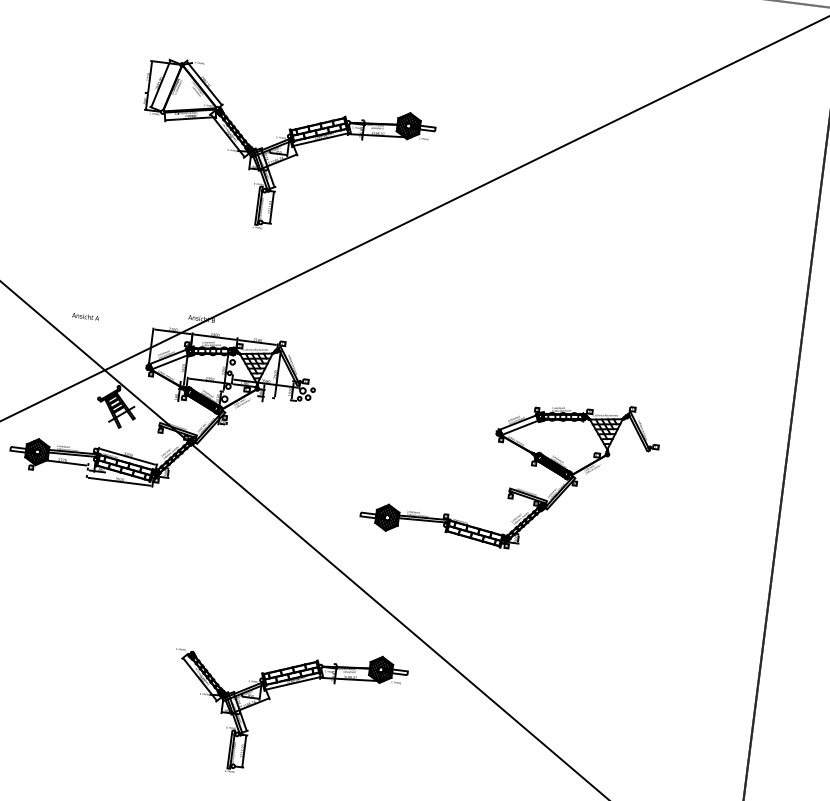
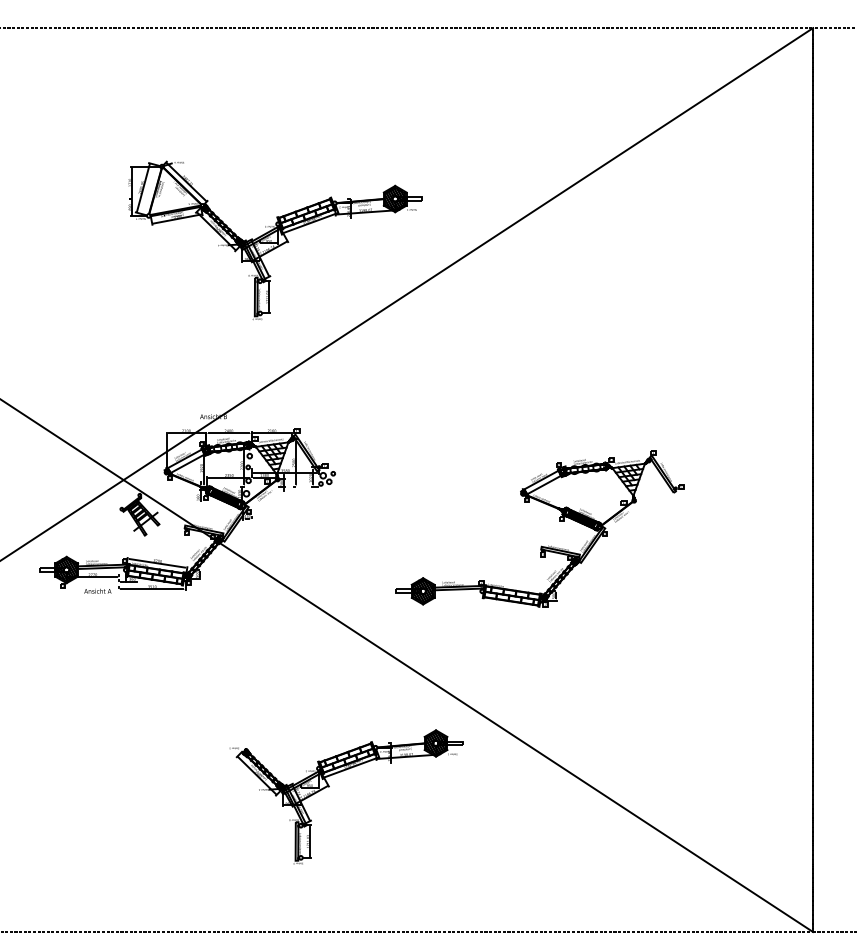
text: (85, 315) -> (97, 590), moved

